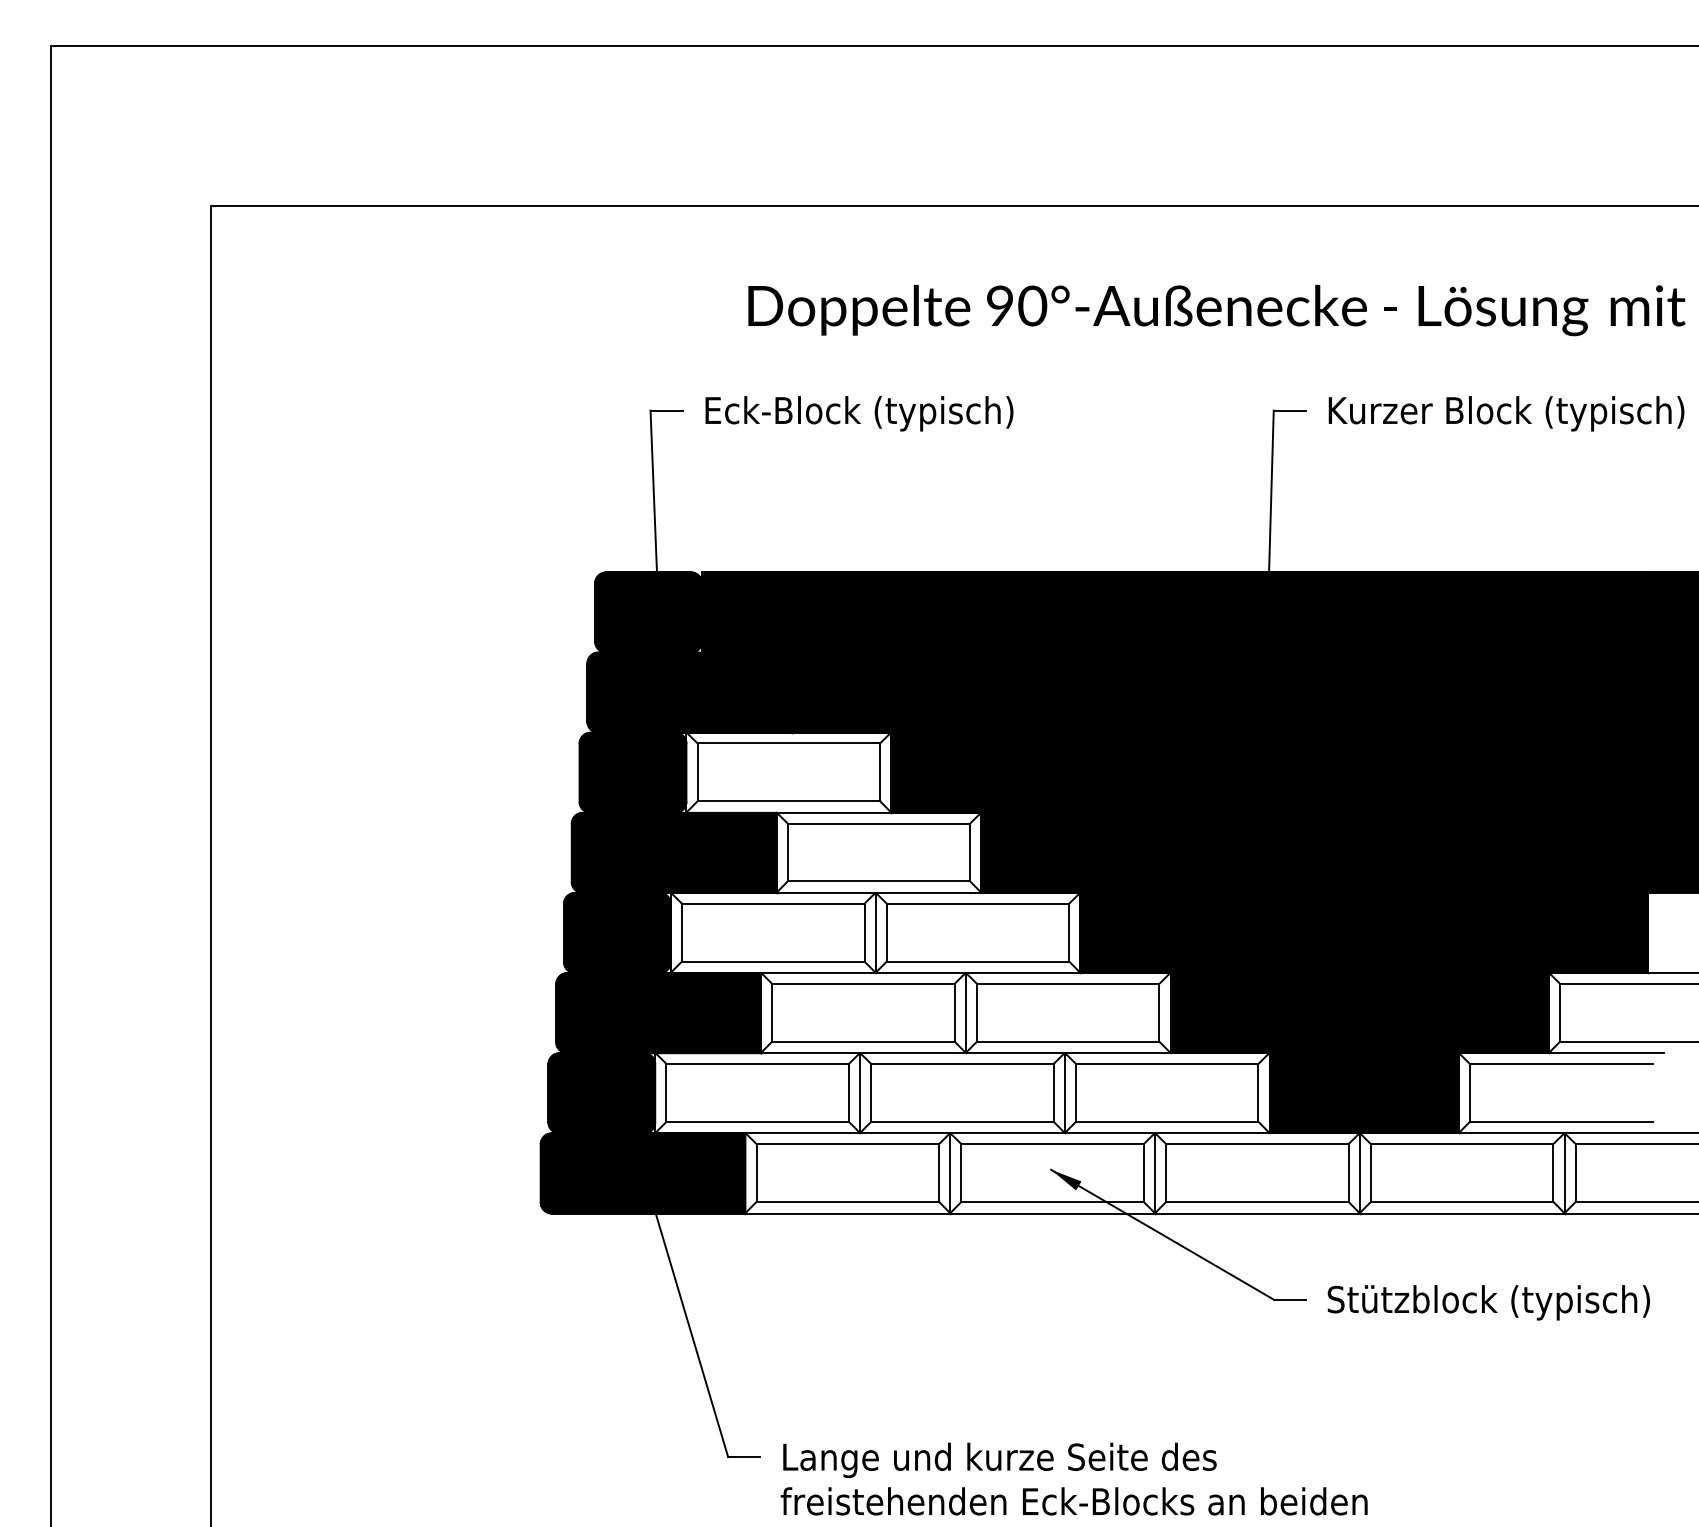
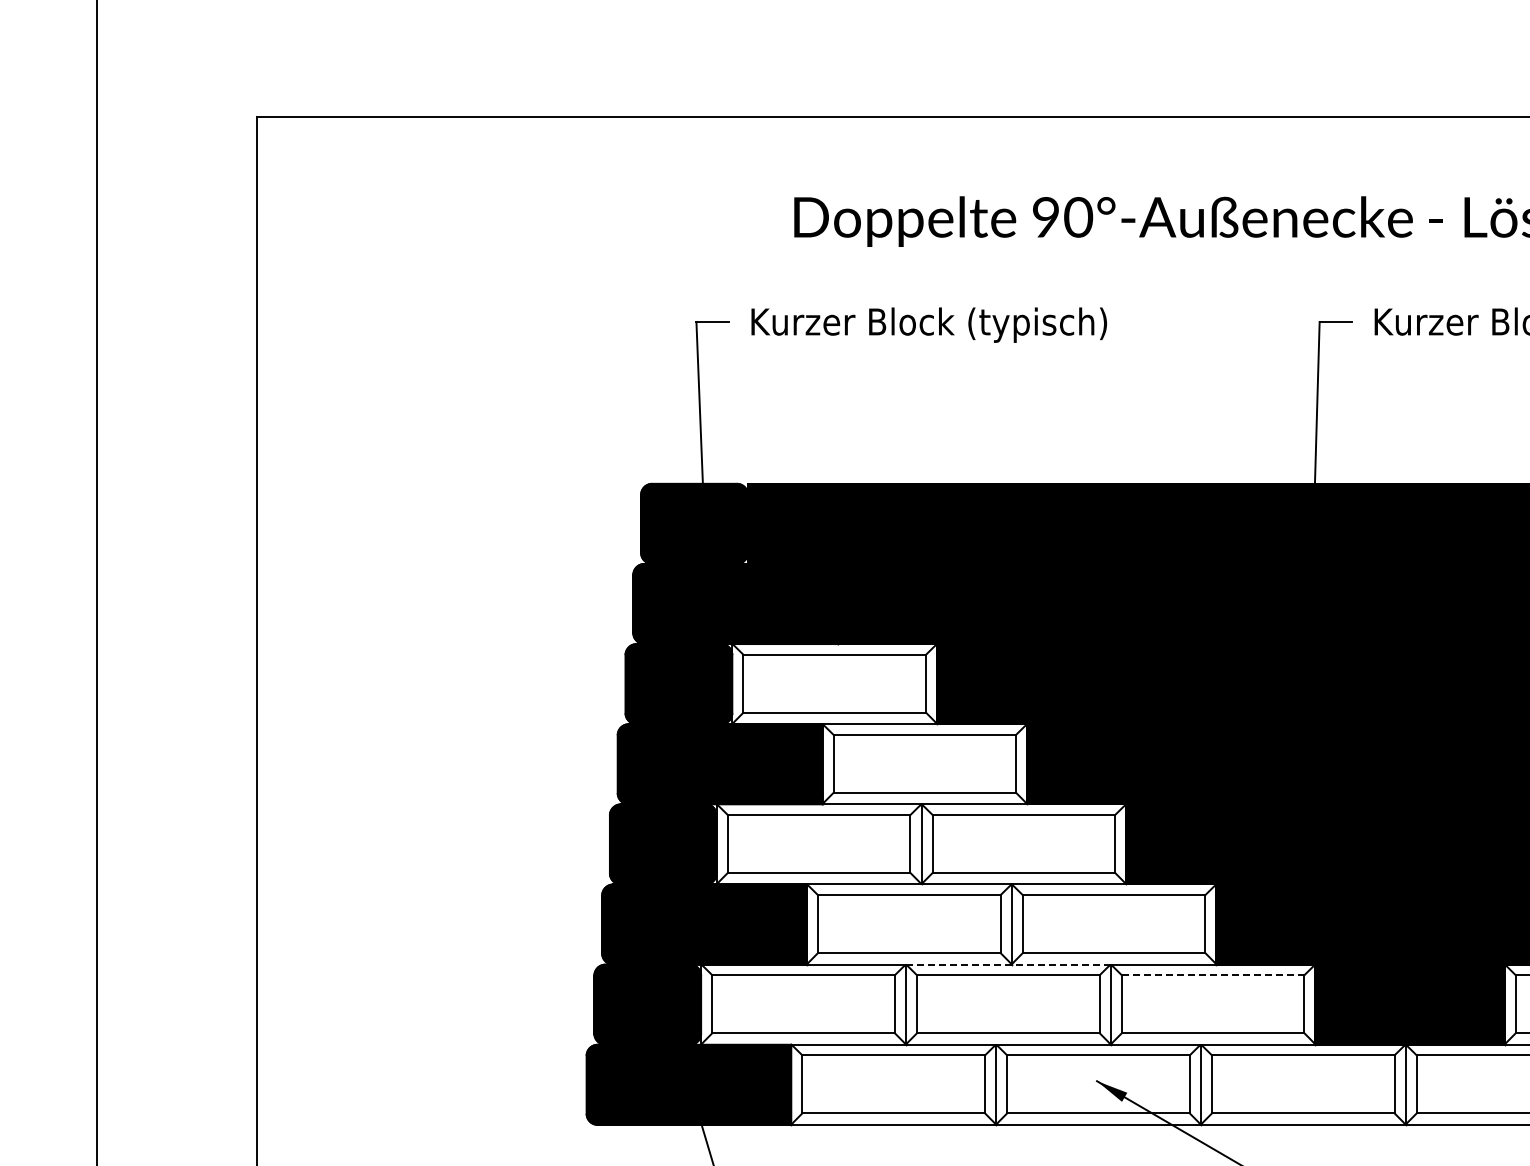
text: (884, 413) -> (930, 324), Eck-Block (typisch) -> Kurzer Block (typisch)
line: (961, 1053) -> (1007, 964), solid -> dashed
line: (1167, 1063) -> (1213, 974), solid -> dashed

